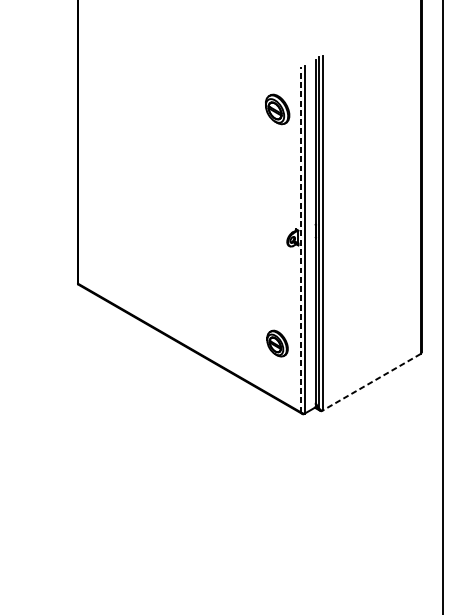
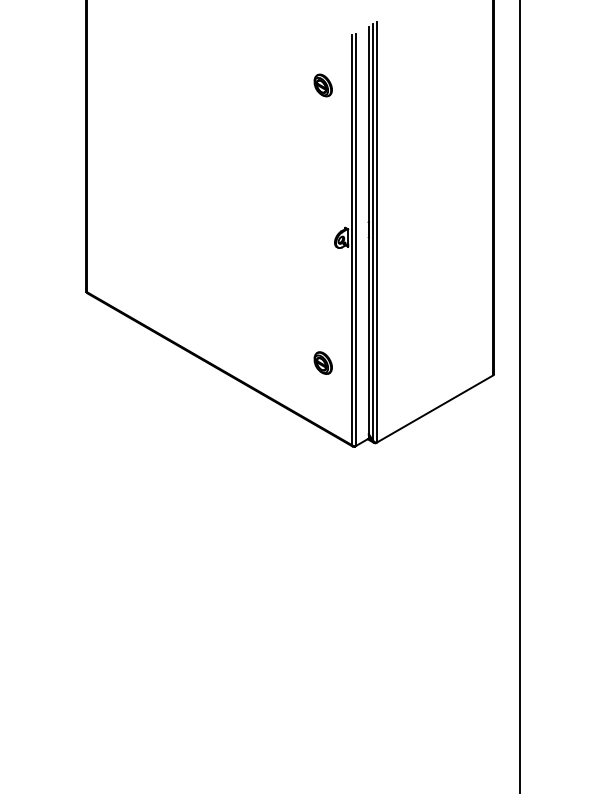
part: (276, 109) -> (322, 85), size x0.62
line: (301, 240) -> (351, 240), dashed -> solid
part: (276, 343) -> (322, 362), size x0.71
line: (371, 382) -> (434, 409), dashed -> solid

